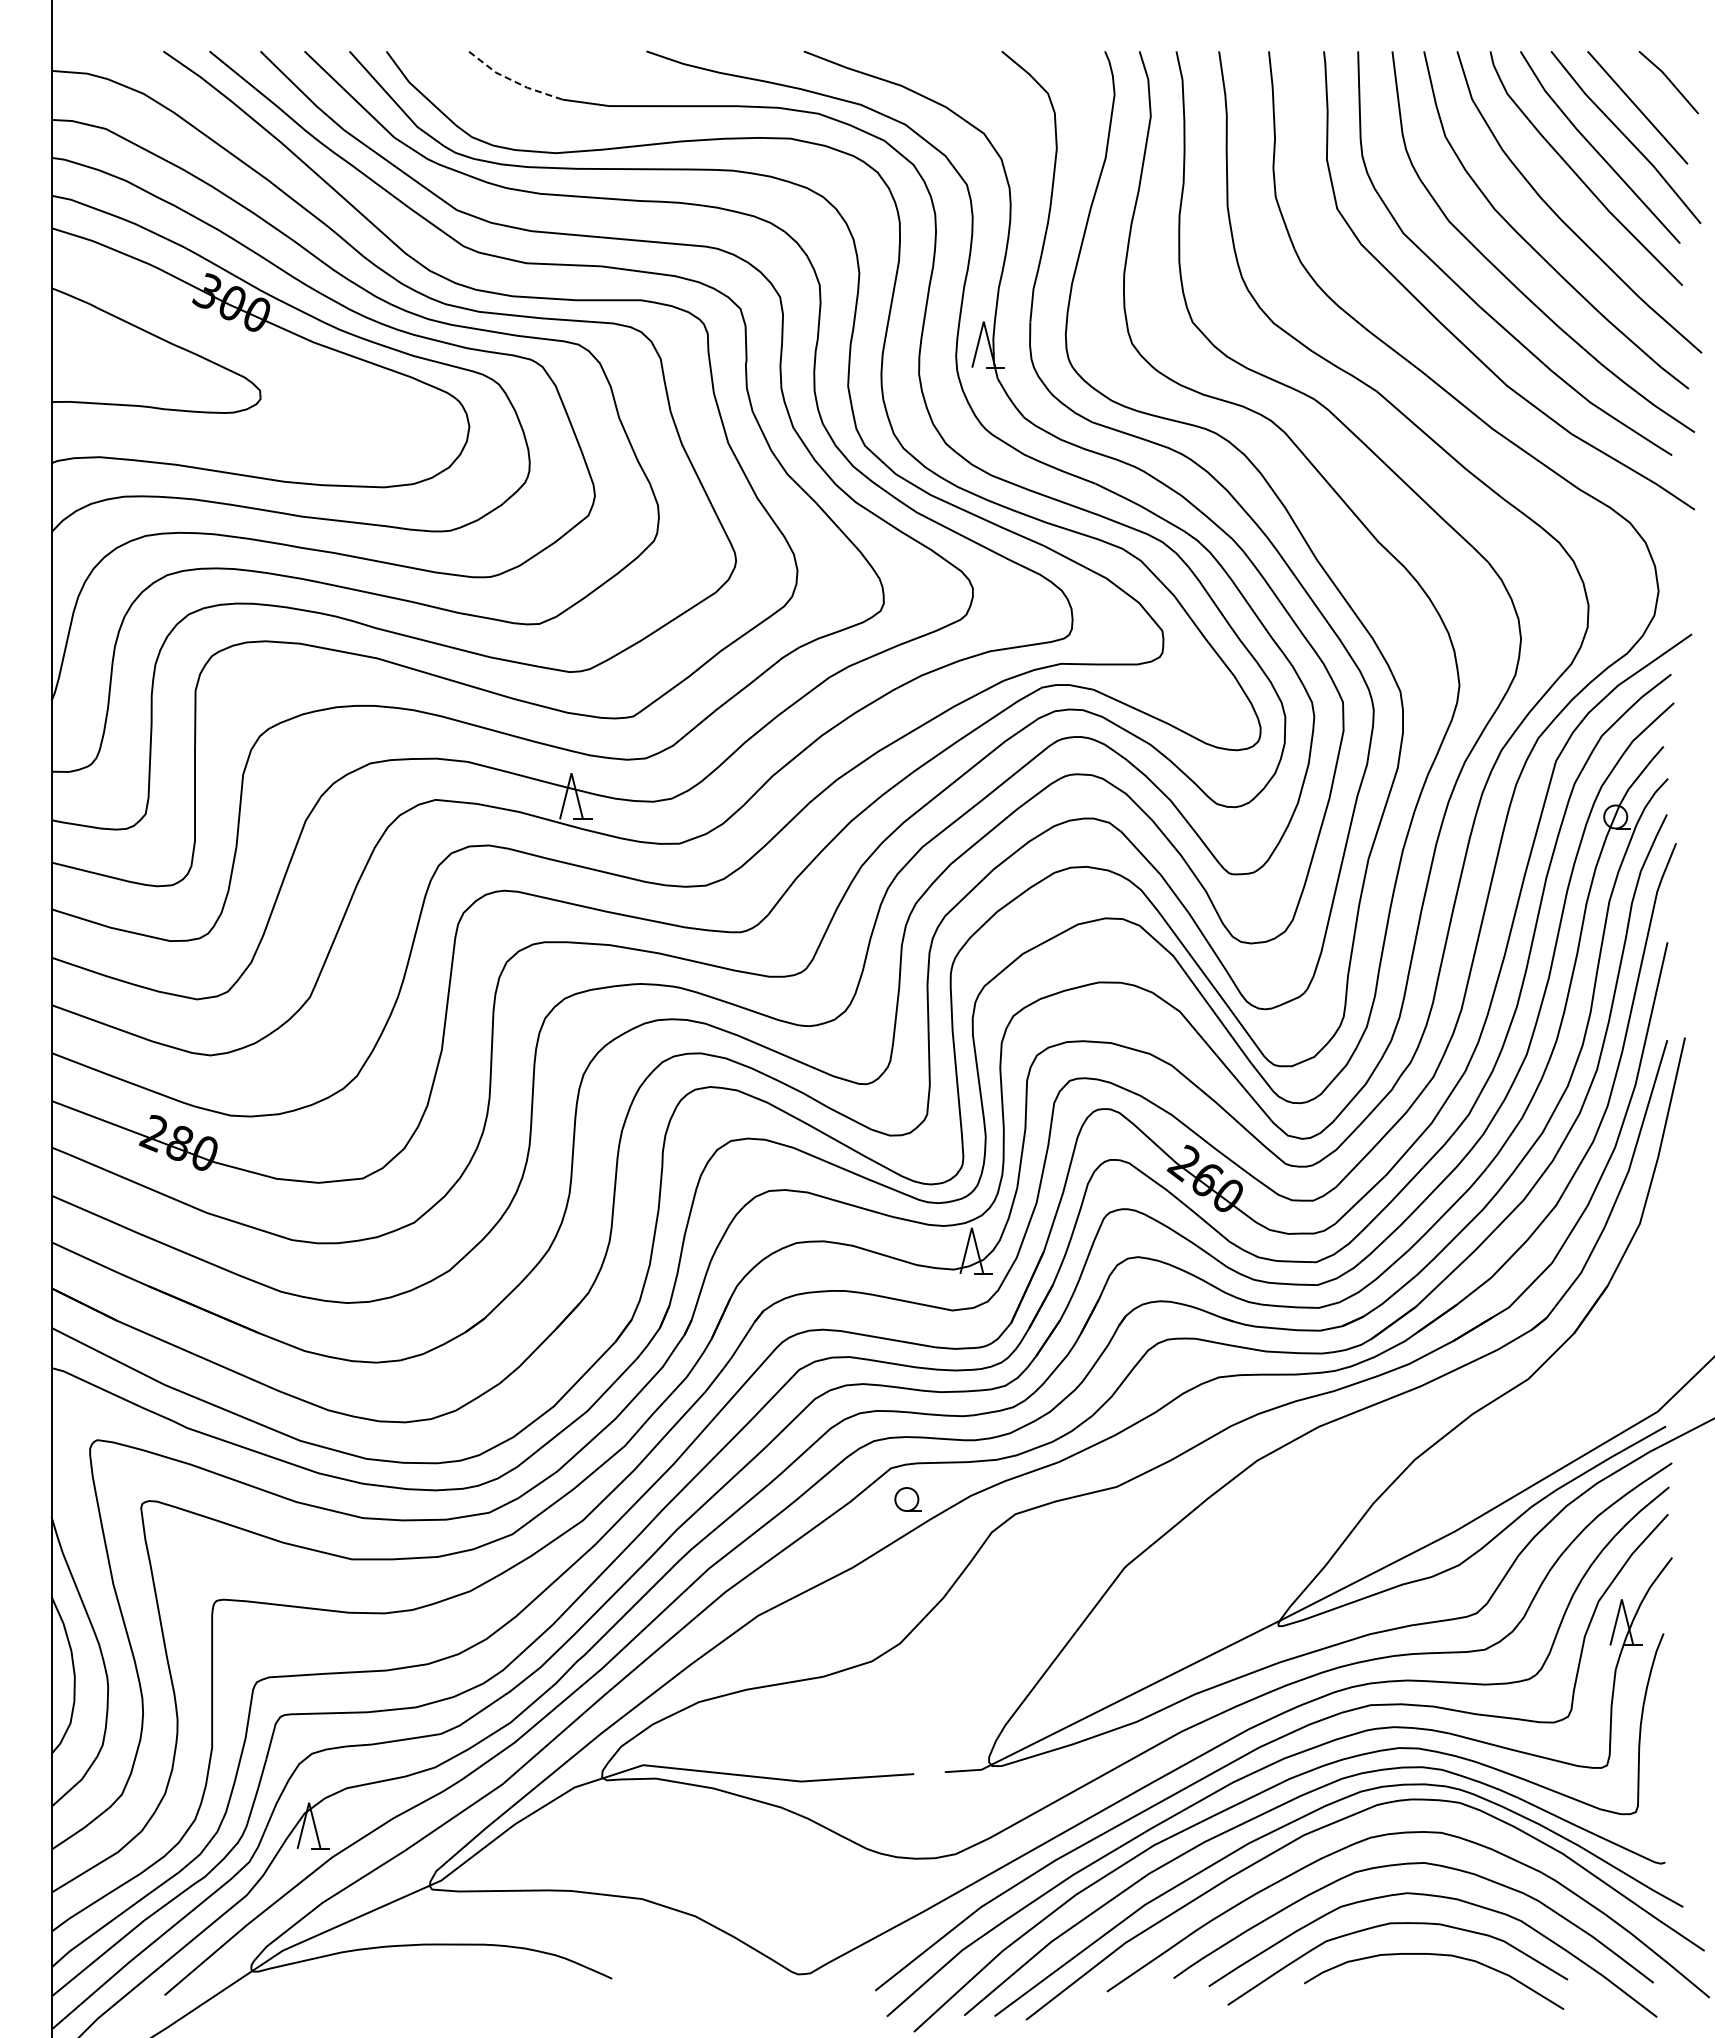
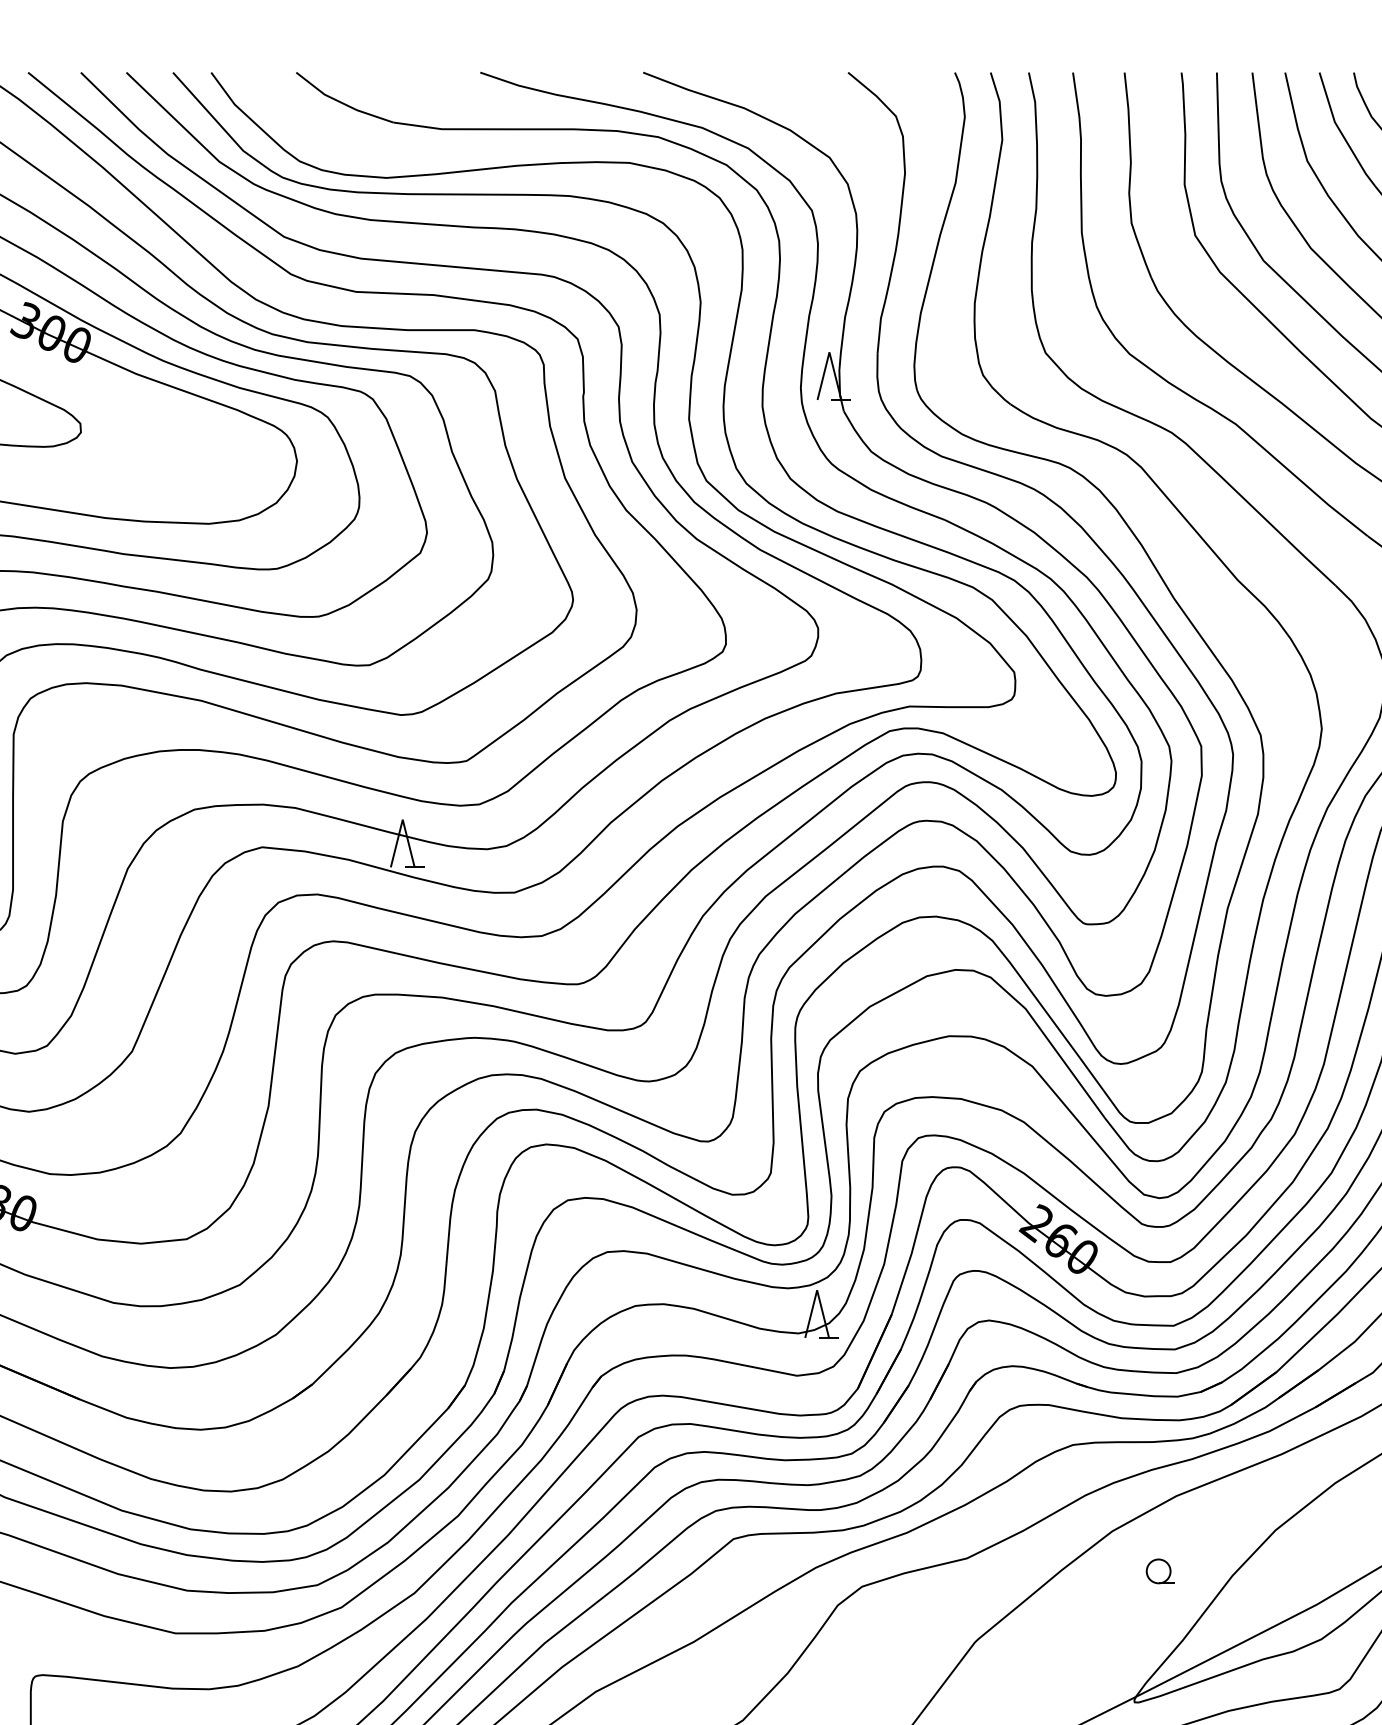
line: (513, 80) -> (342, 102), dashed -> solid
part: (907, 1499) -> (1159, 1571), moved

